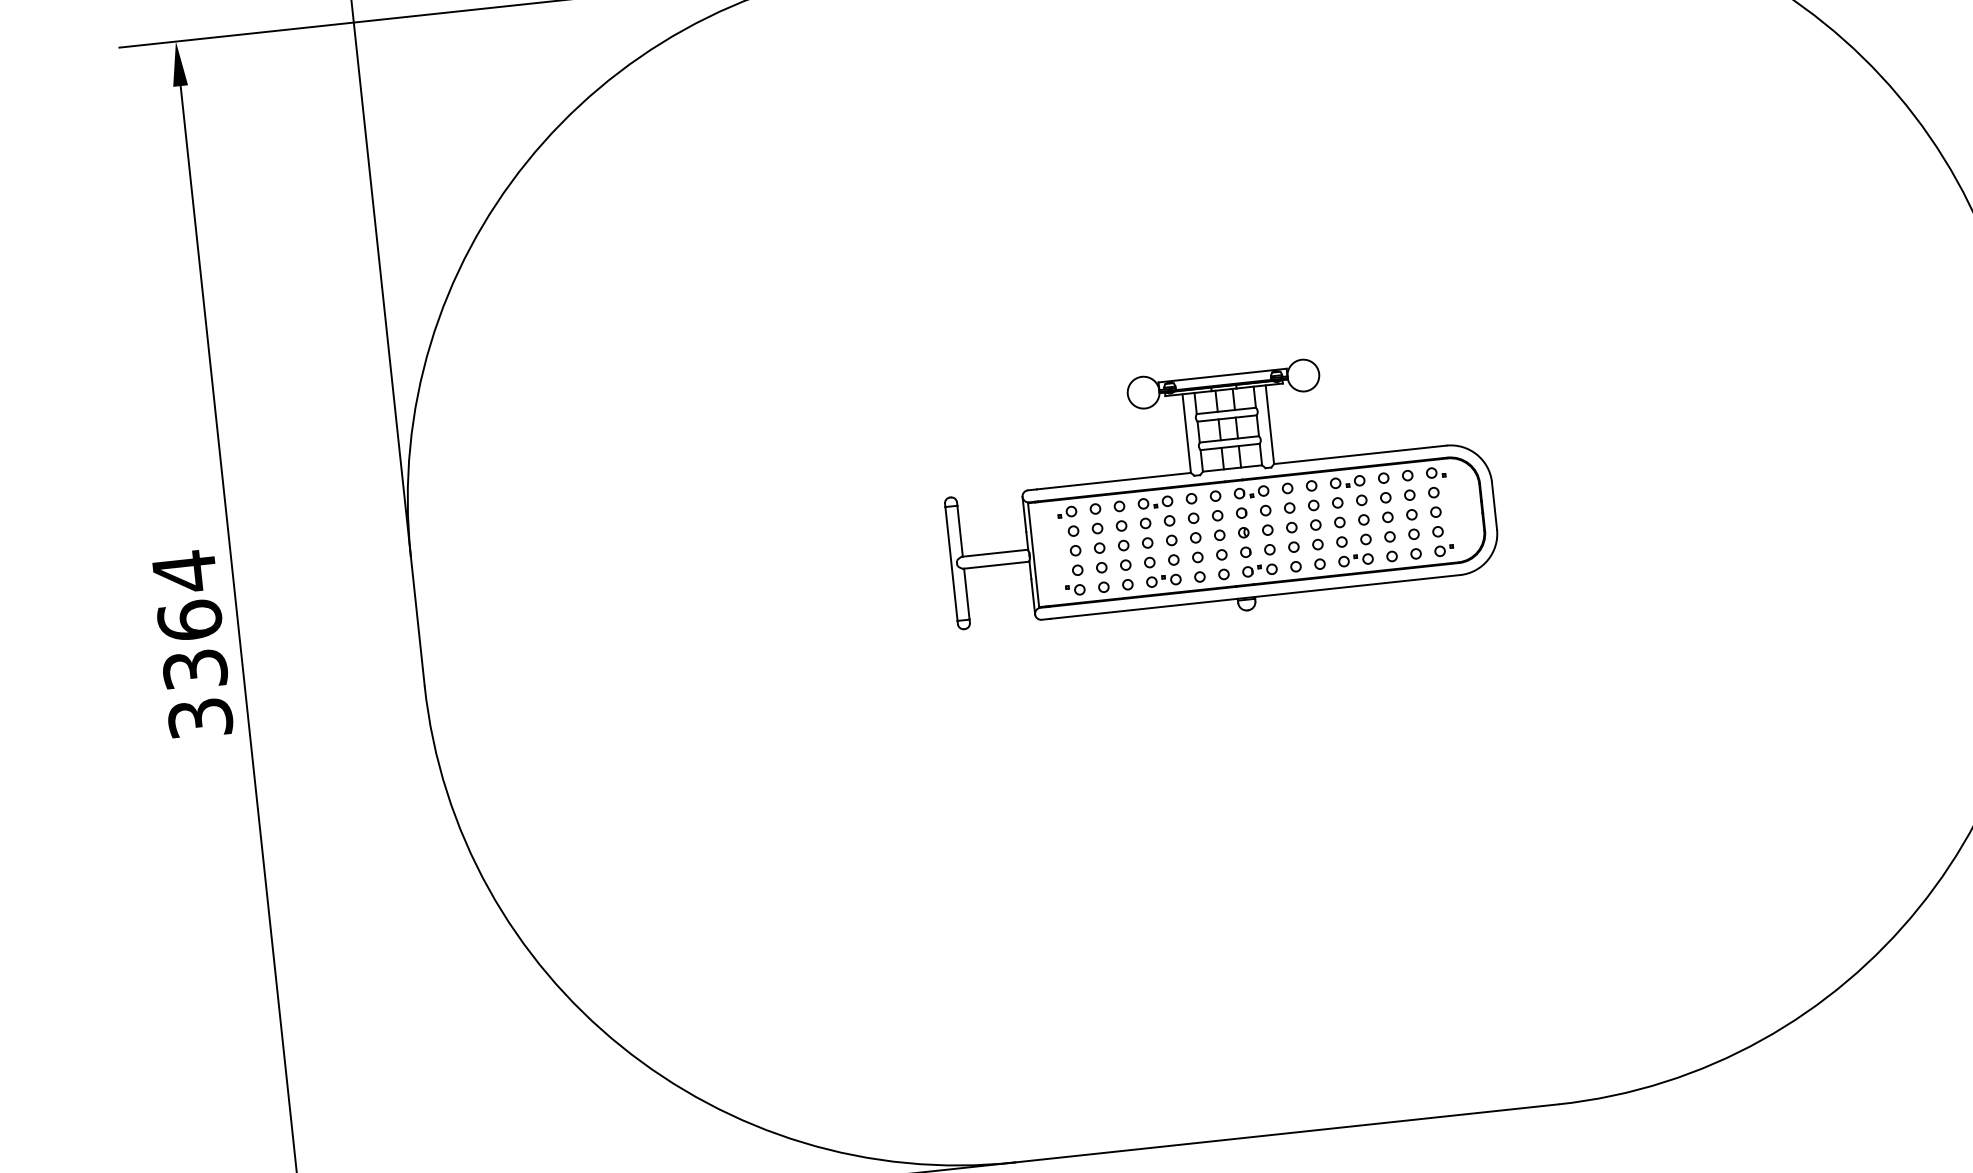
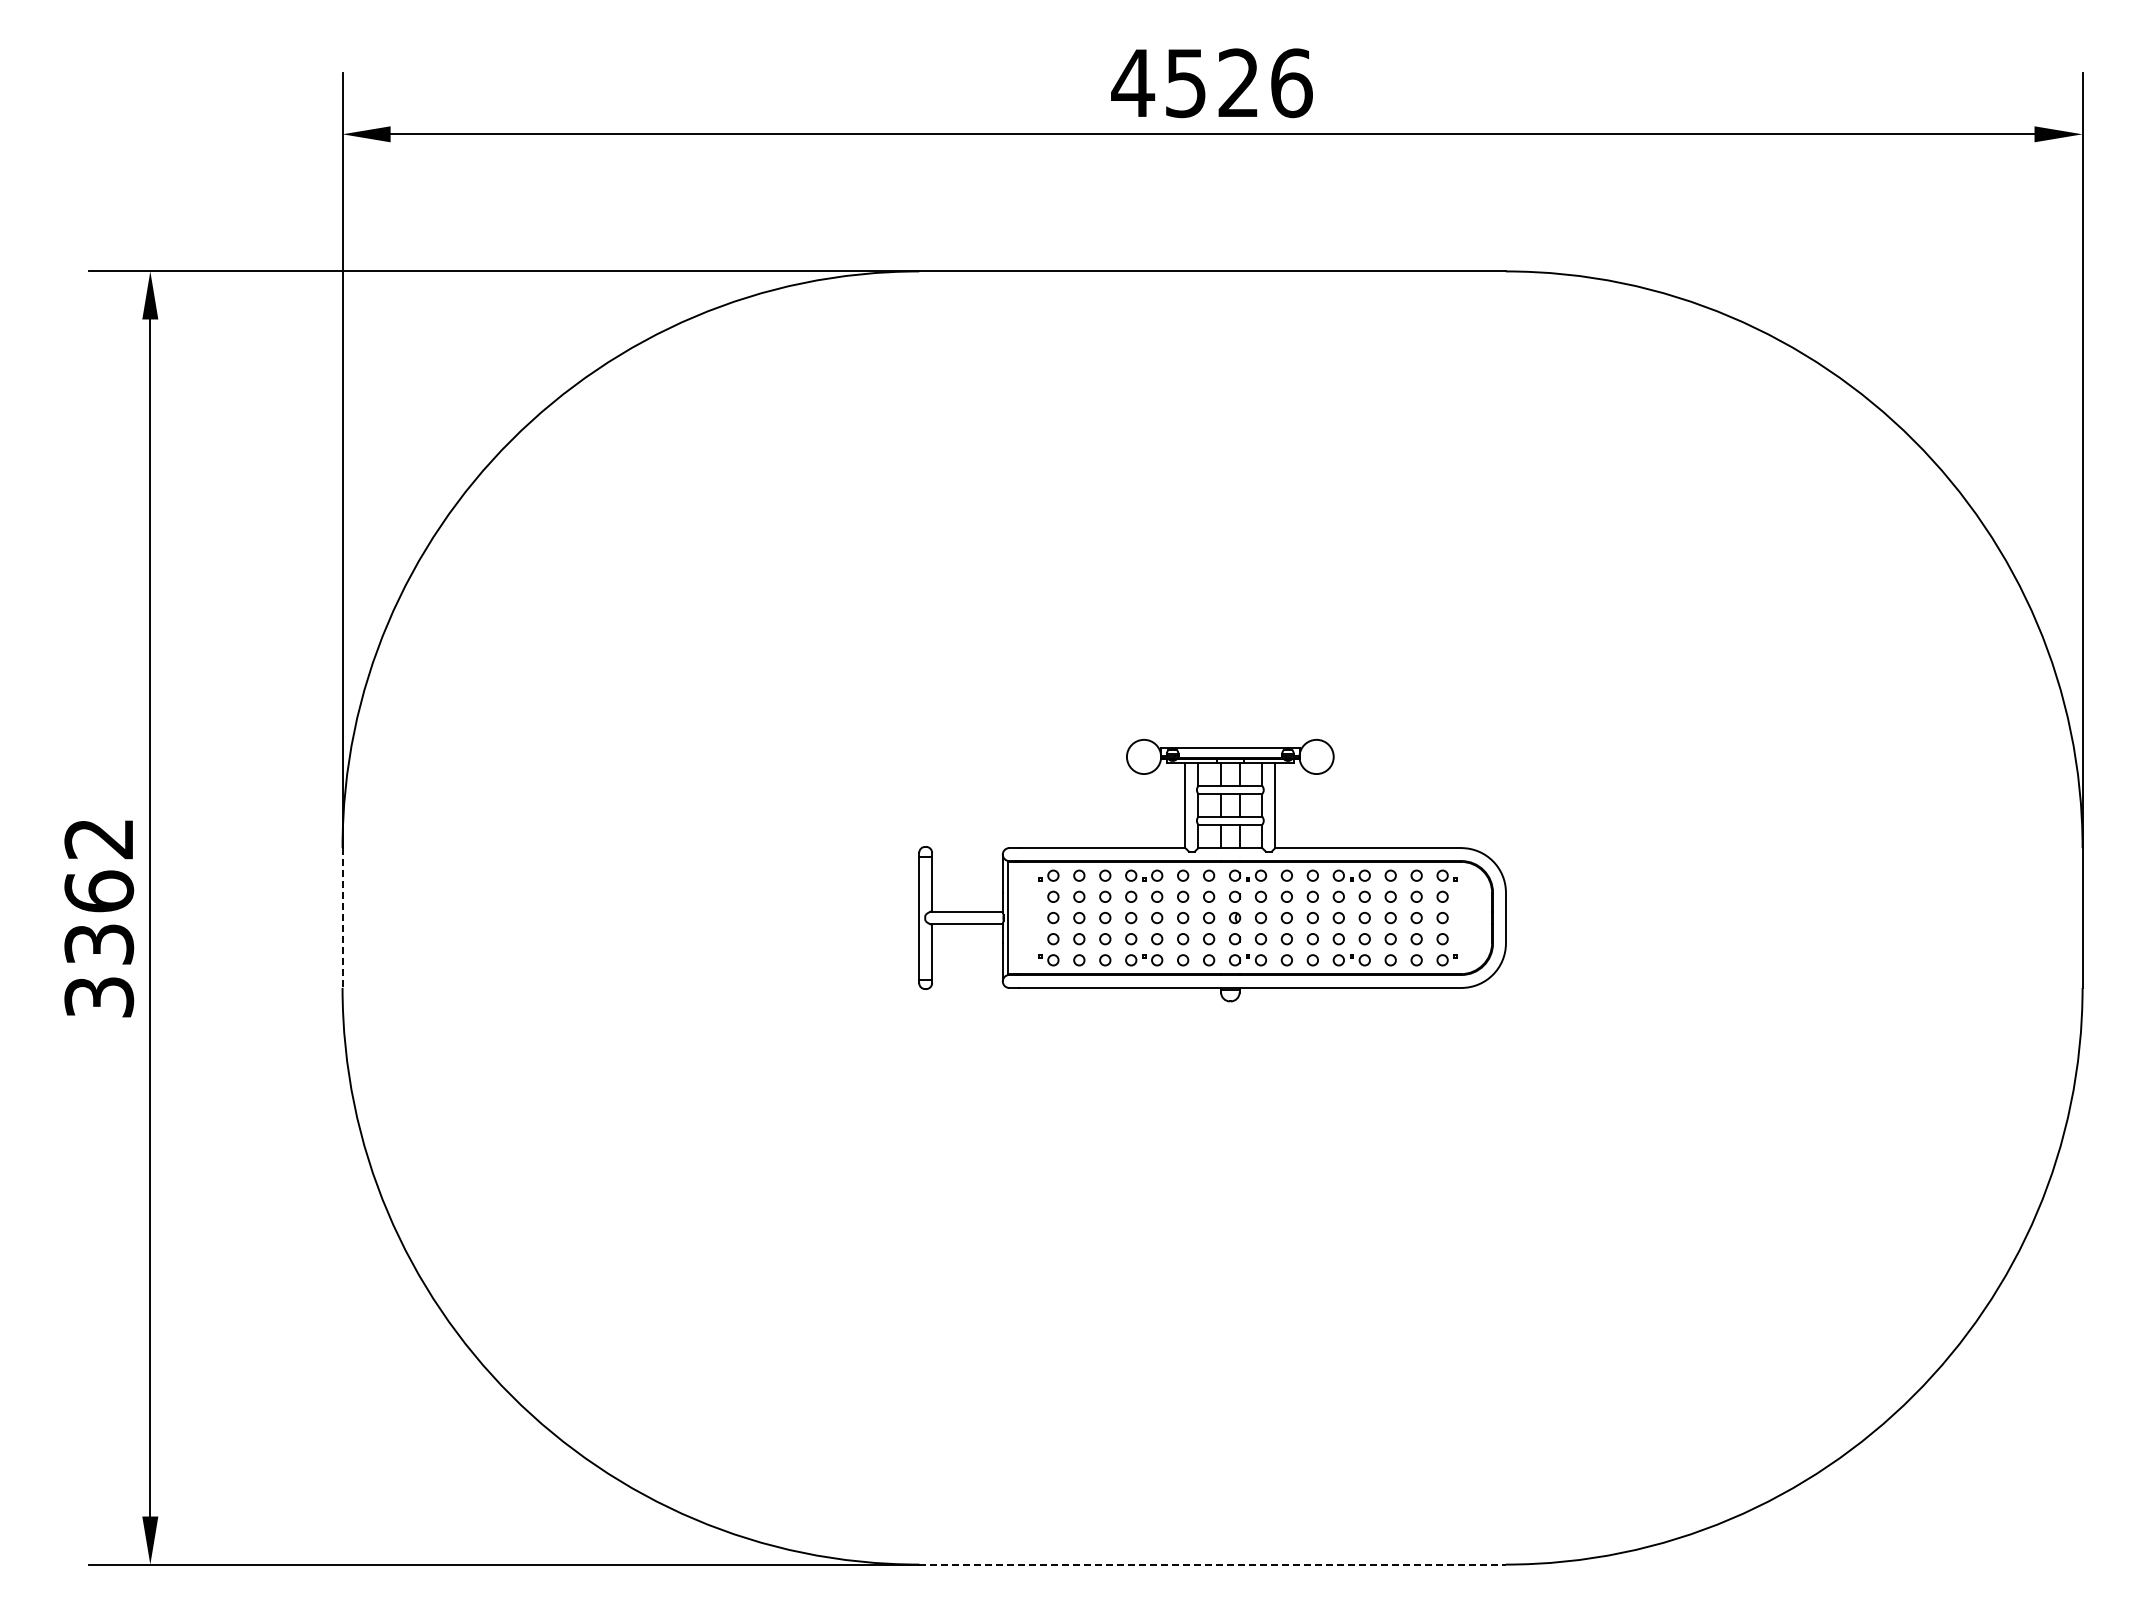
text: (184, 572) -> (98, 839), 3364 -> 3362
line: (417, 621) -> (342, 918), solid -> dashed
line: (1287, 1133) -> (1213, 1564), solid -> dashed

